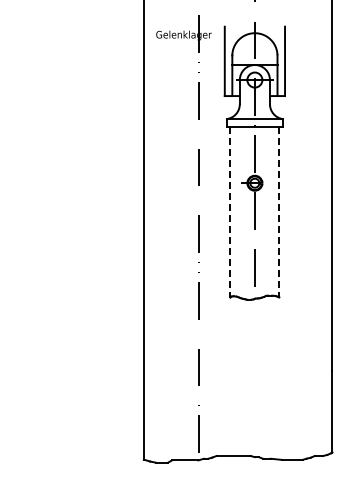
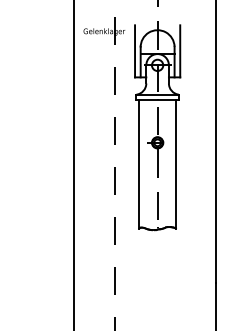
line: (230, 212) -> (139, 164), dashed -> solid
line: (279, 212) -> (176, 164), dashed -> solid

